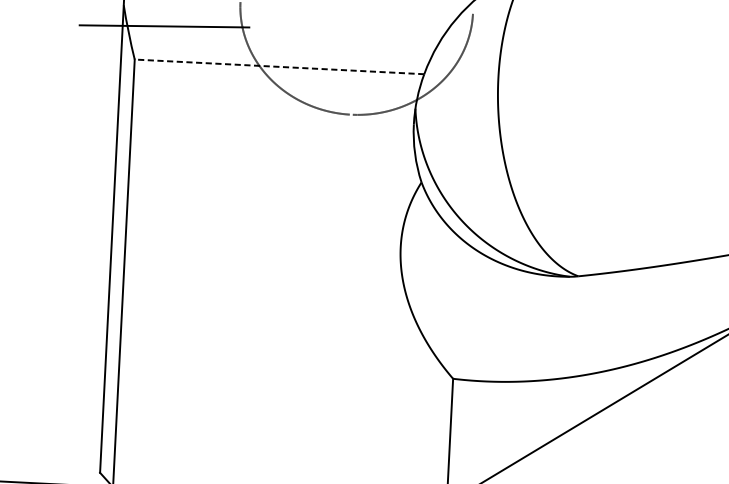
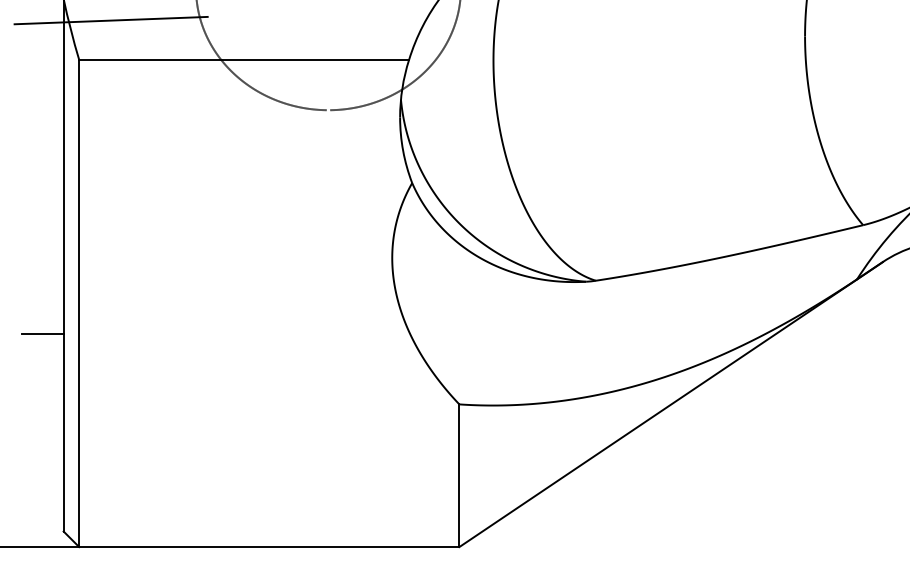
line: (279, 67) -> (244, 60), dashed -> solid
line: (90, 298) -> (42, 333), added

